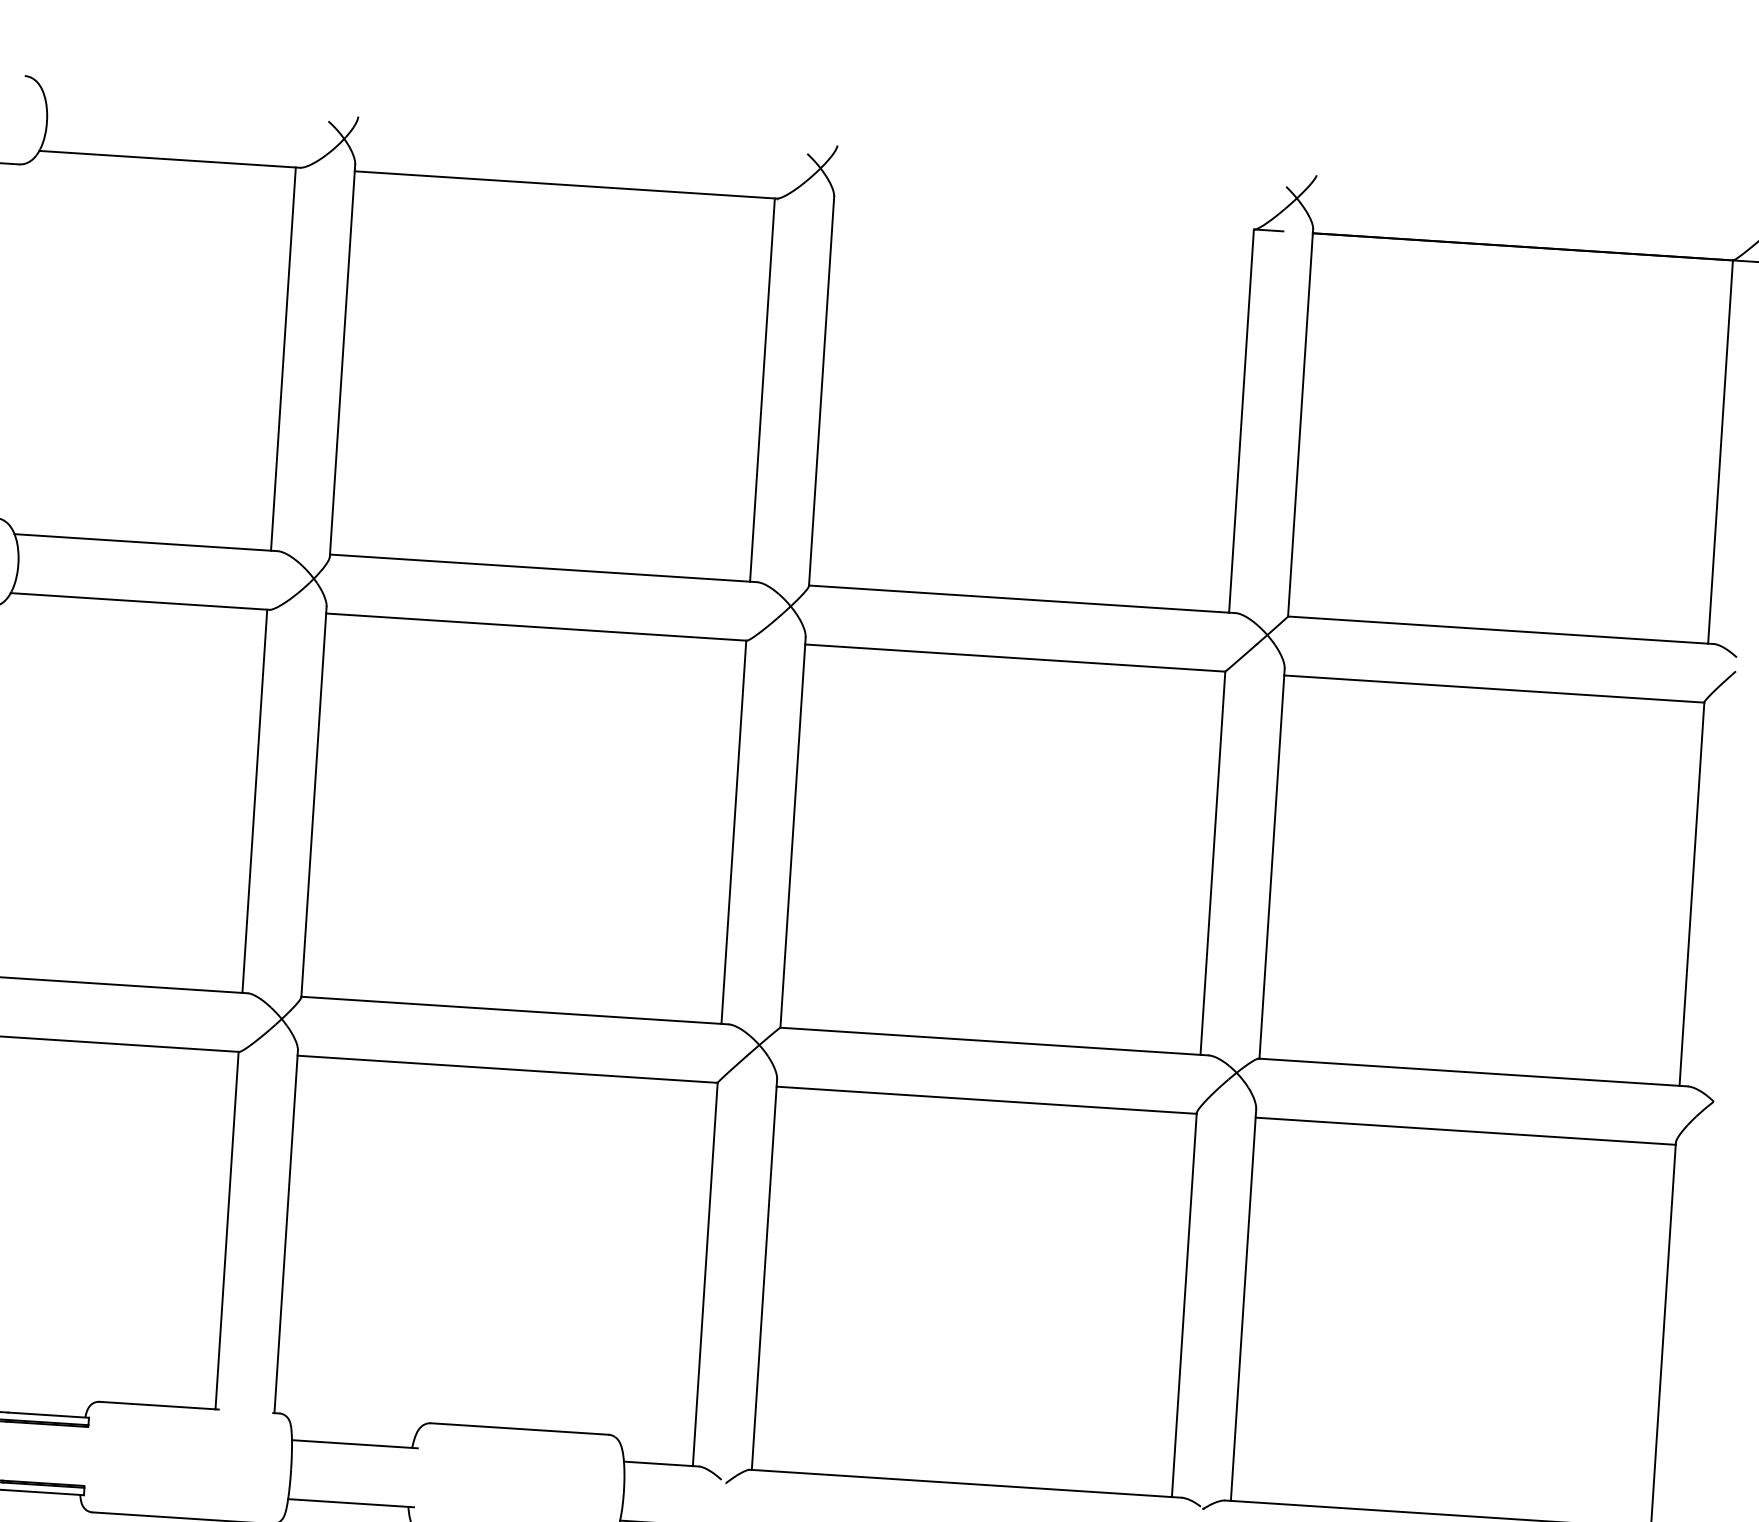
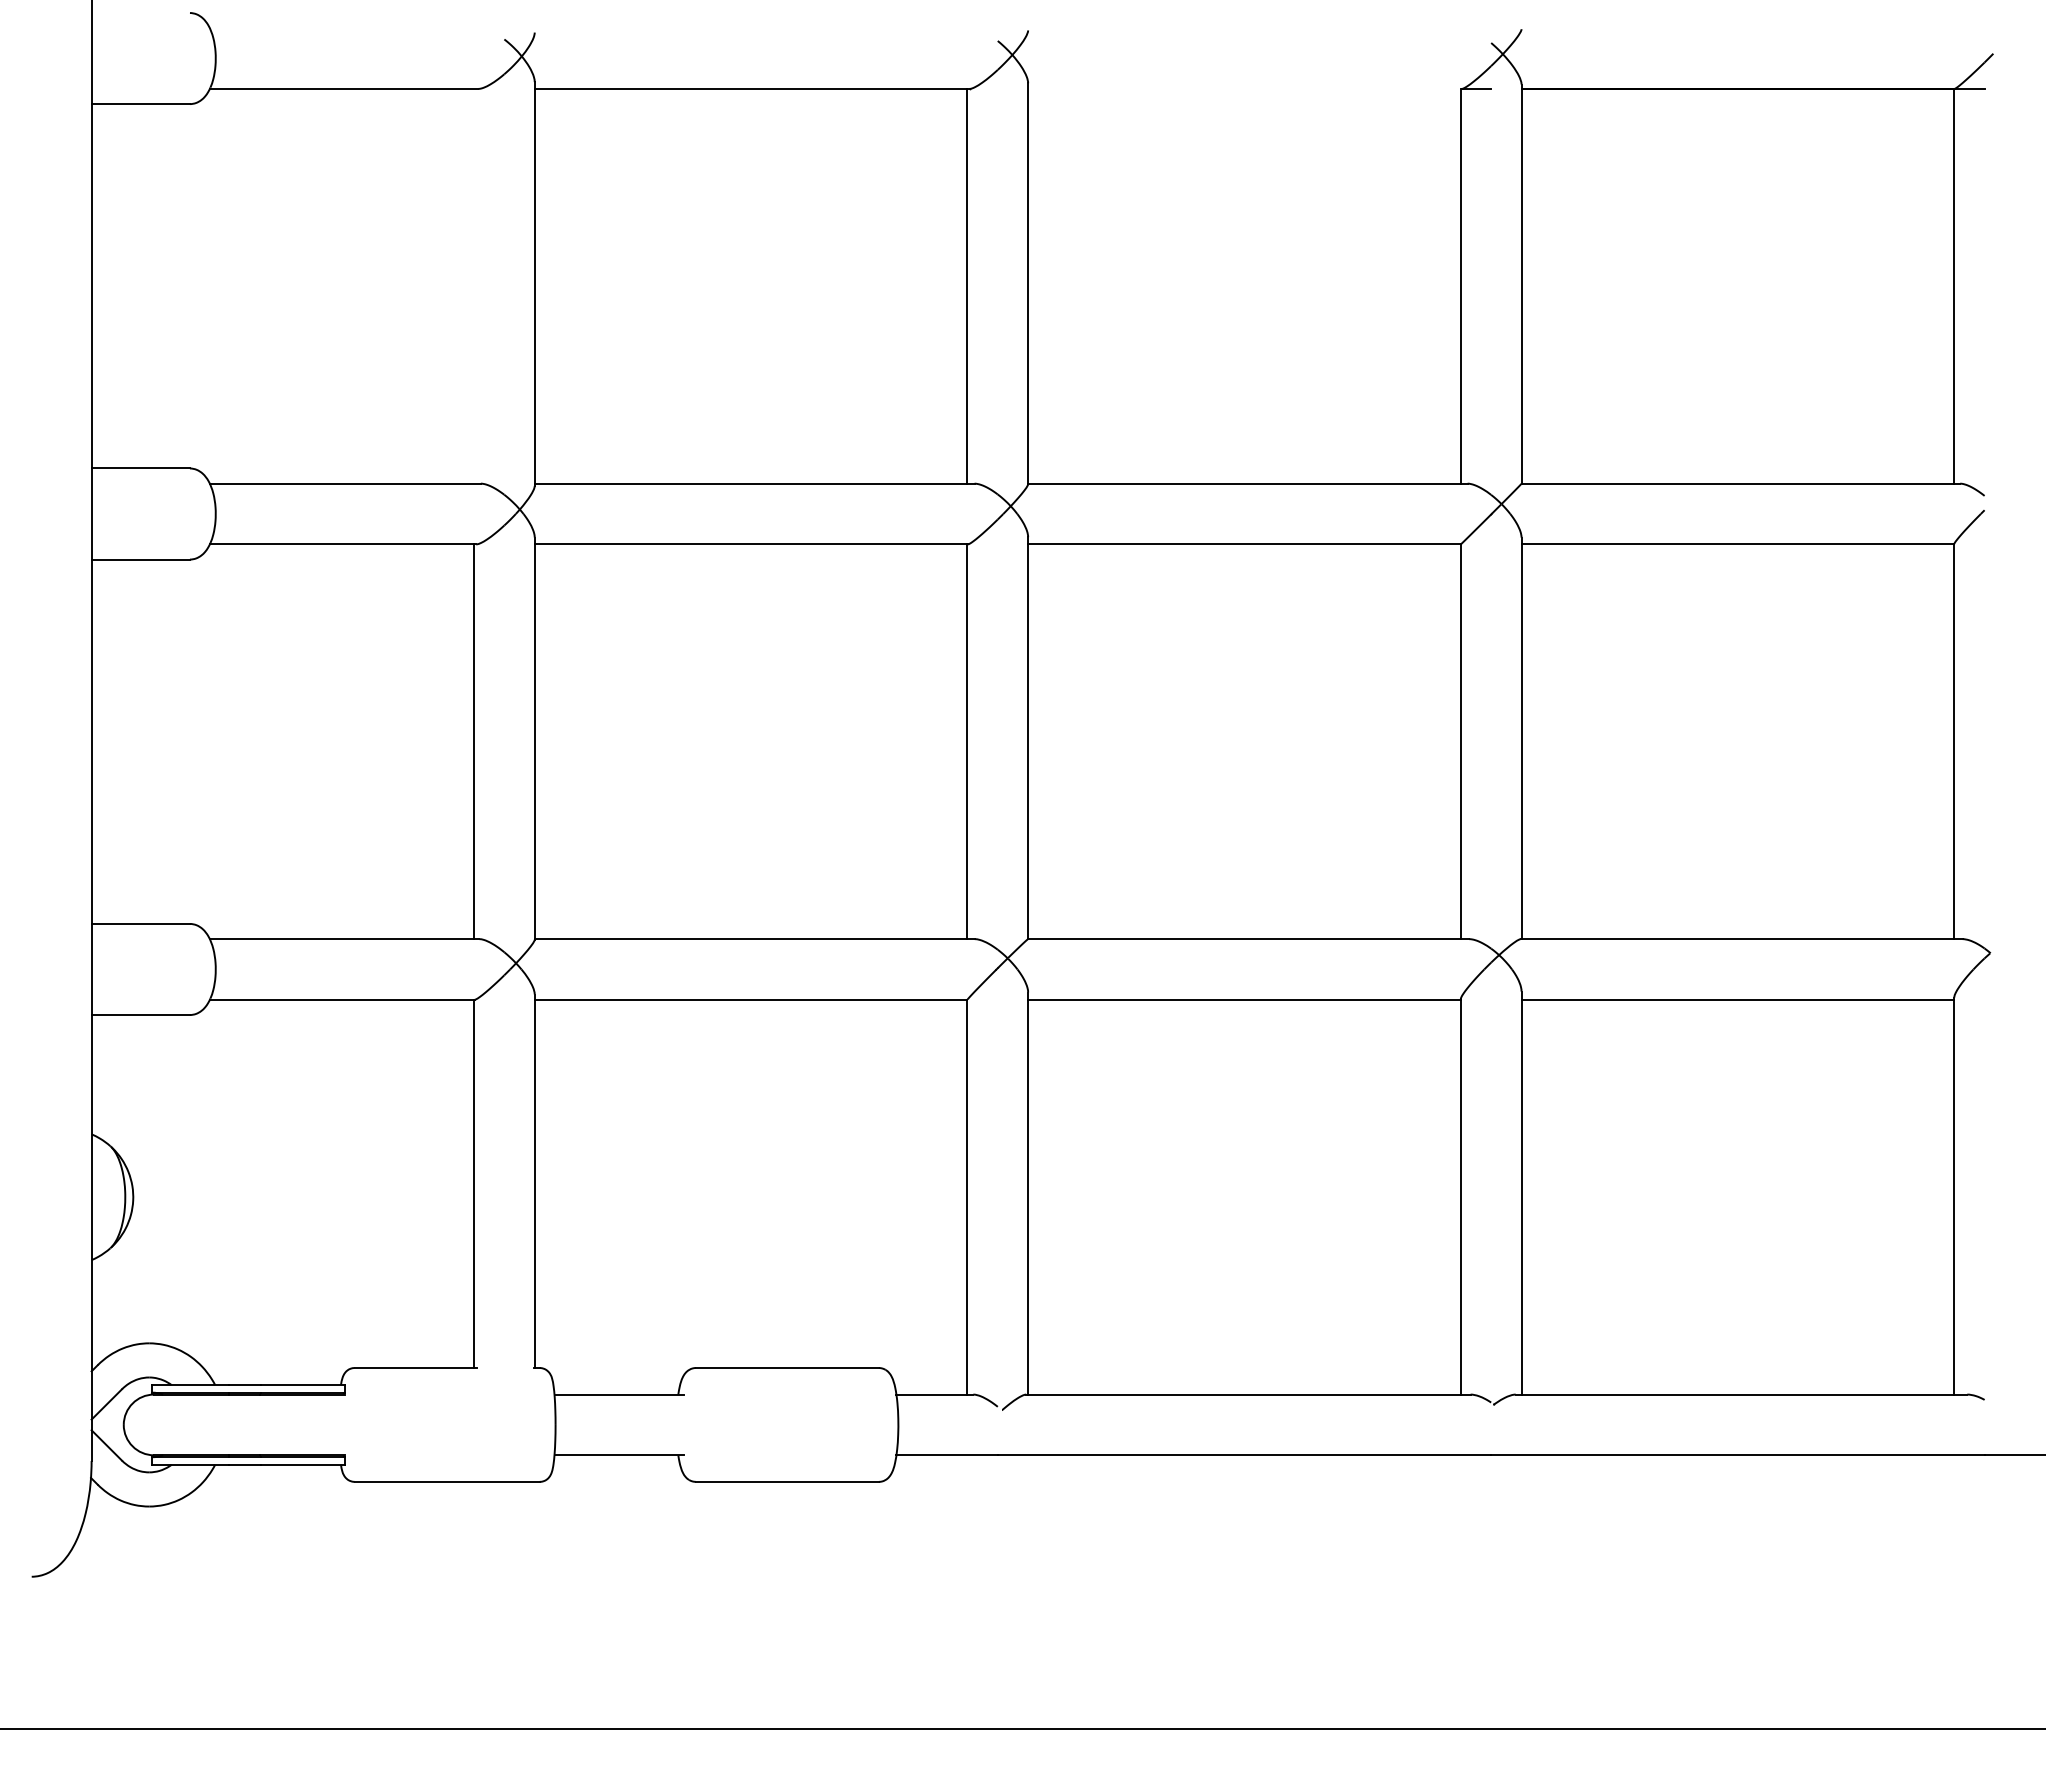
line: (283, 358) -> (474, 285), removed

